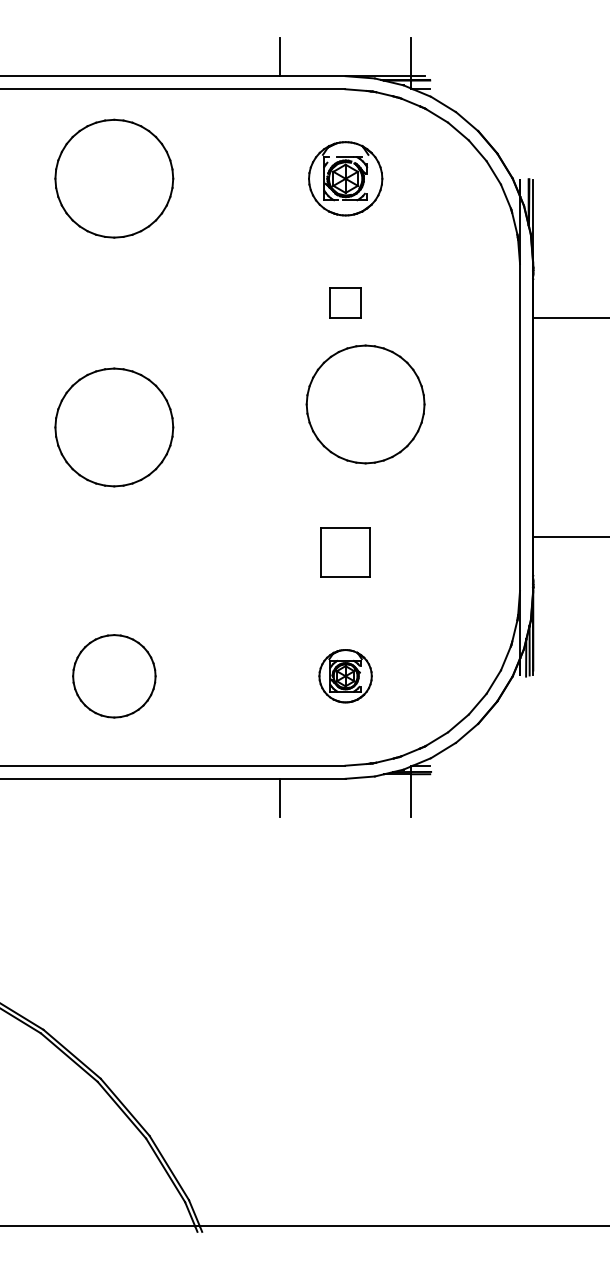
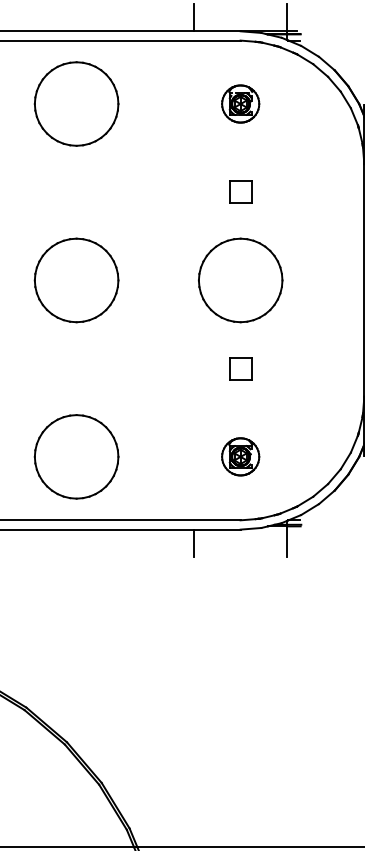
part: (345, 178) -> (240, 103), size x0.71
part: (365, 404) -> (240, 280), moved
part: (345, 551) -> (240, 368), size x0.62
part: (114, 676) -> (76, 457), size x1.43

